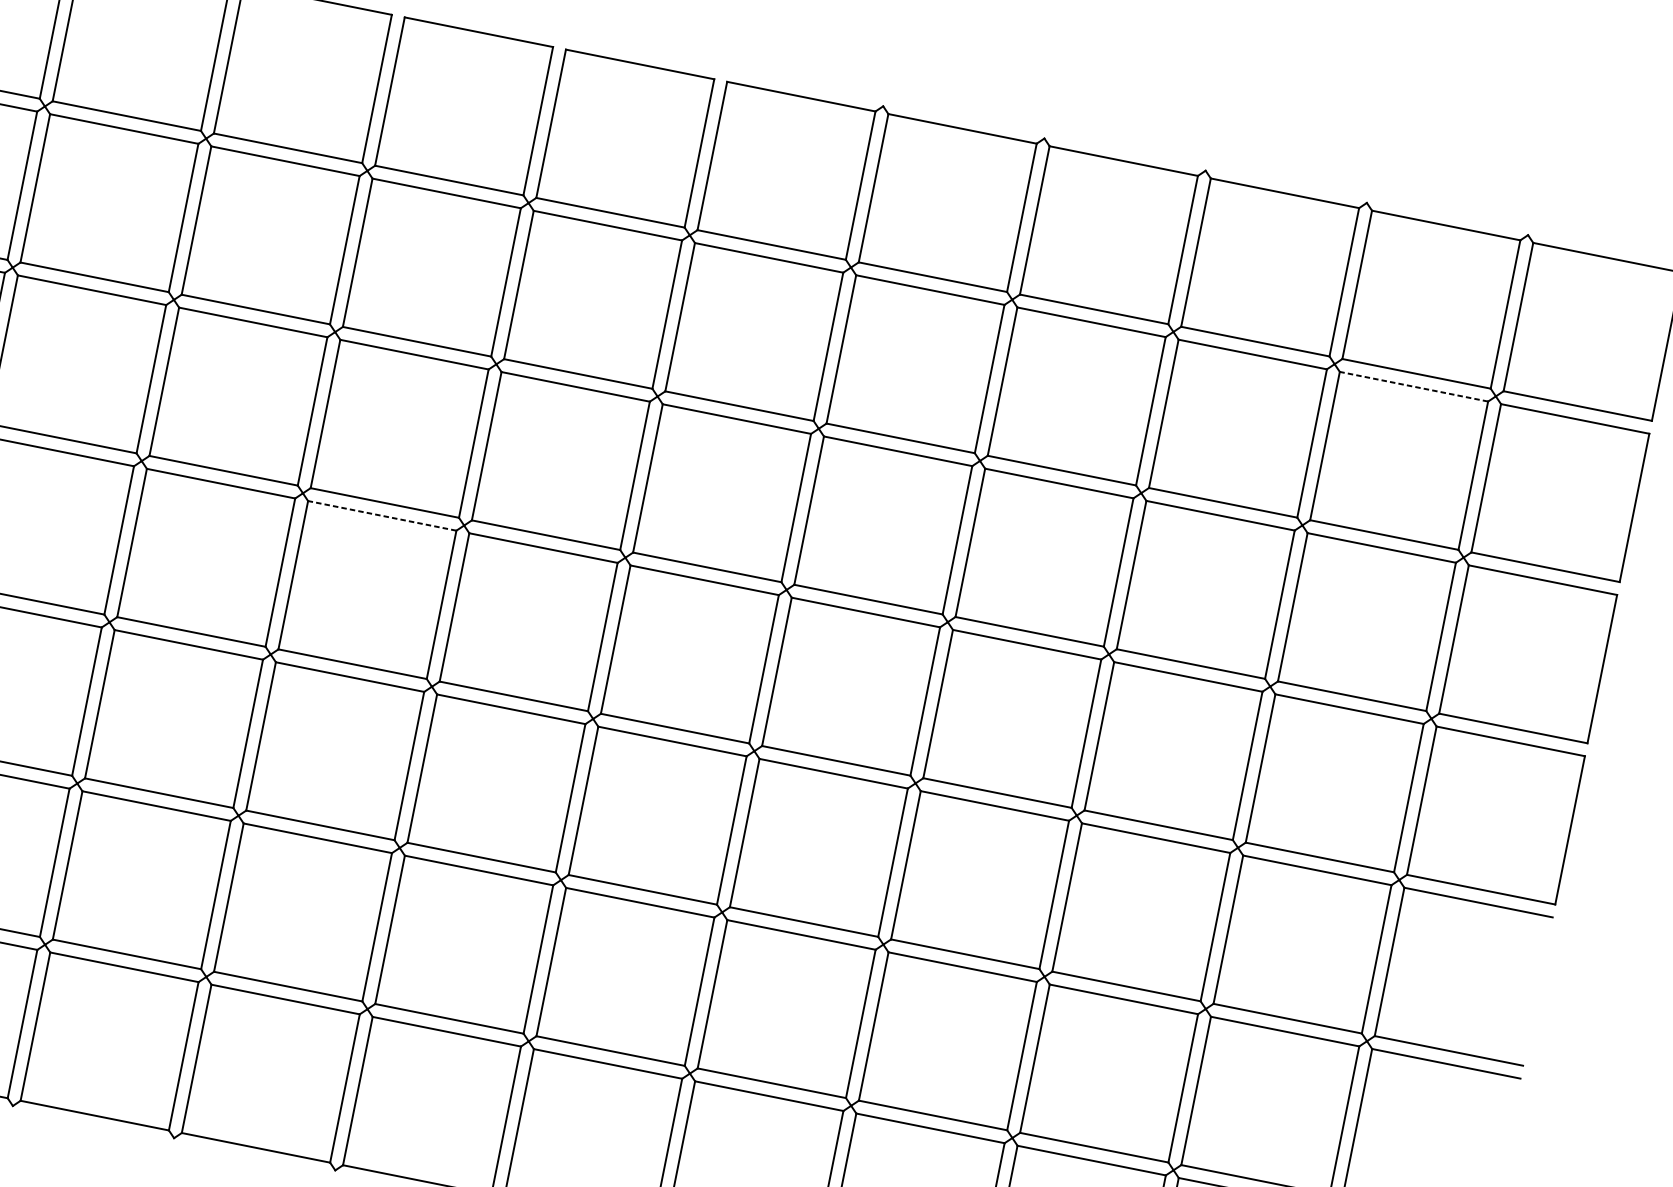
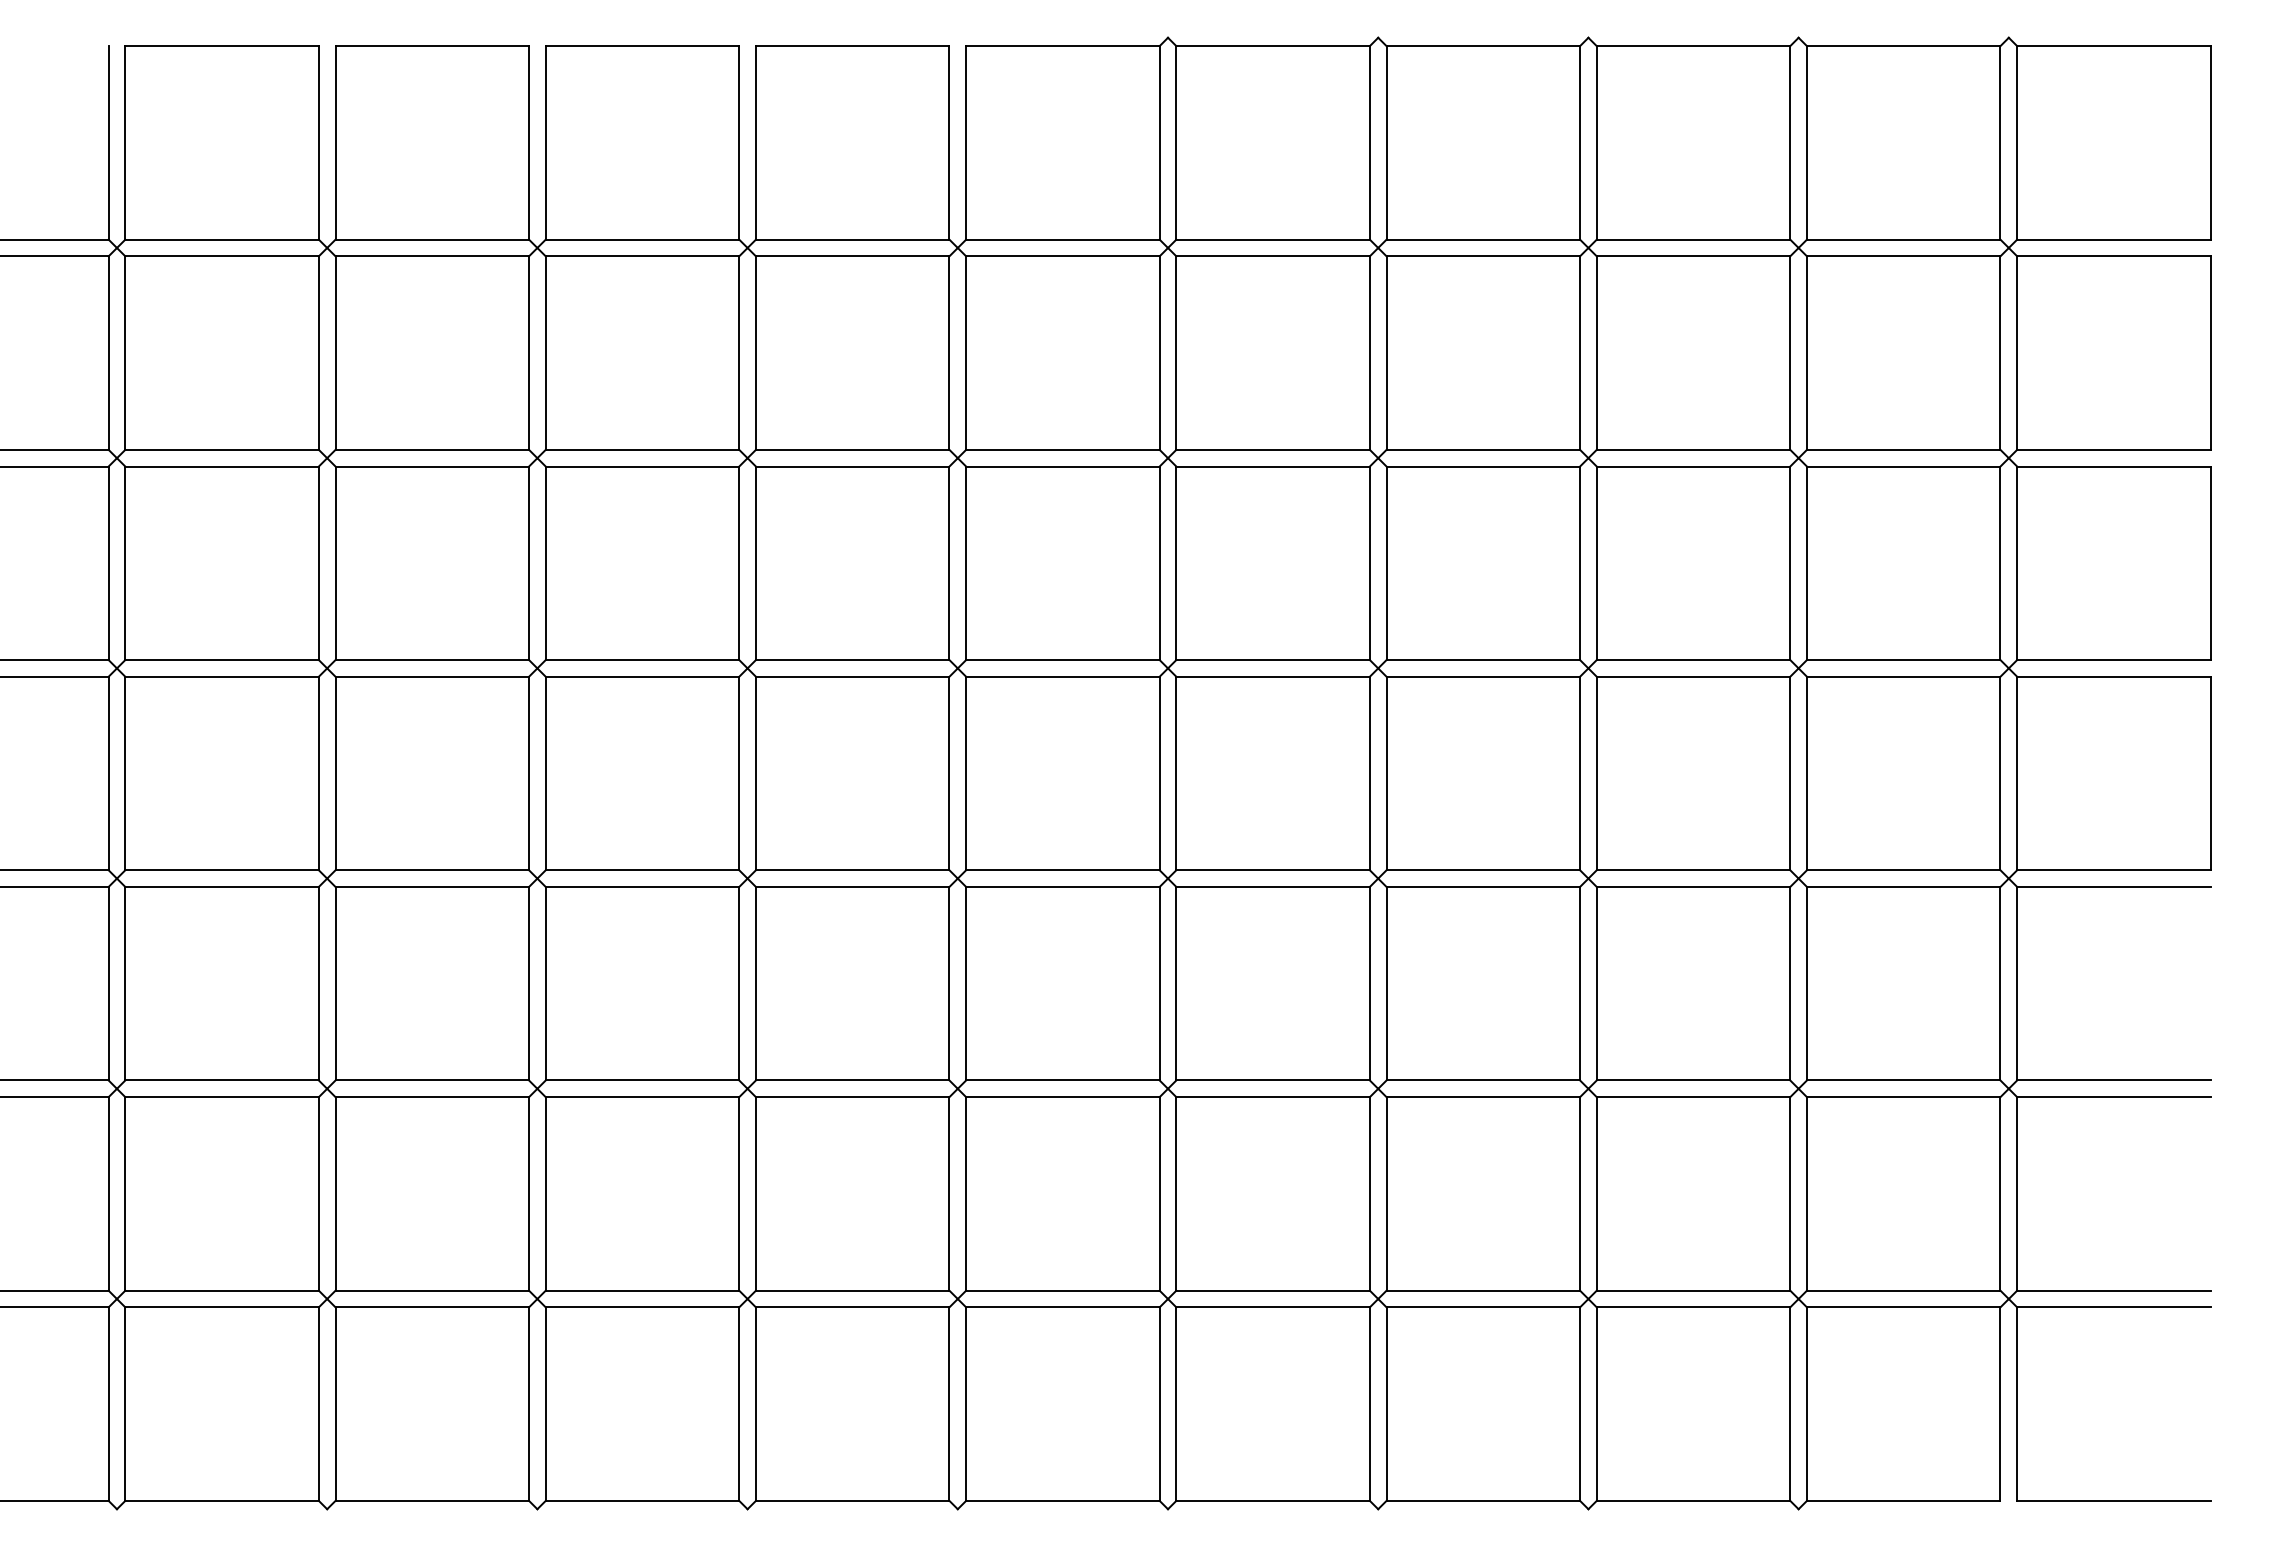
line: (1413, 386) -> (1903, 256), dashed -> solid
line: (382, 515) -> (642, 676), dashed -> solid

